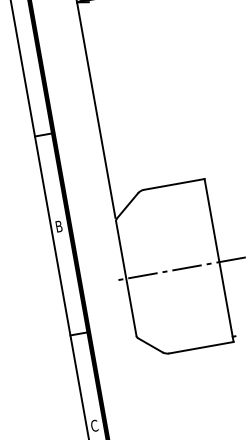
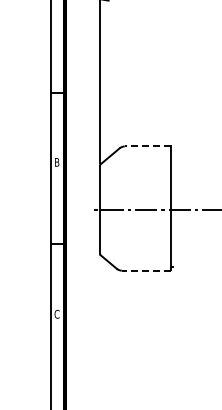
line: (173, 184) -> (147, 146), solid -> dashed
line: (201, 347) -> (146, 270), solid -> dashed

